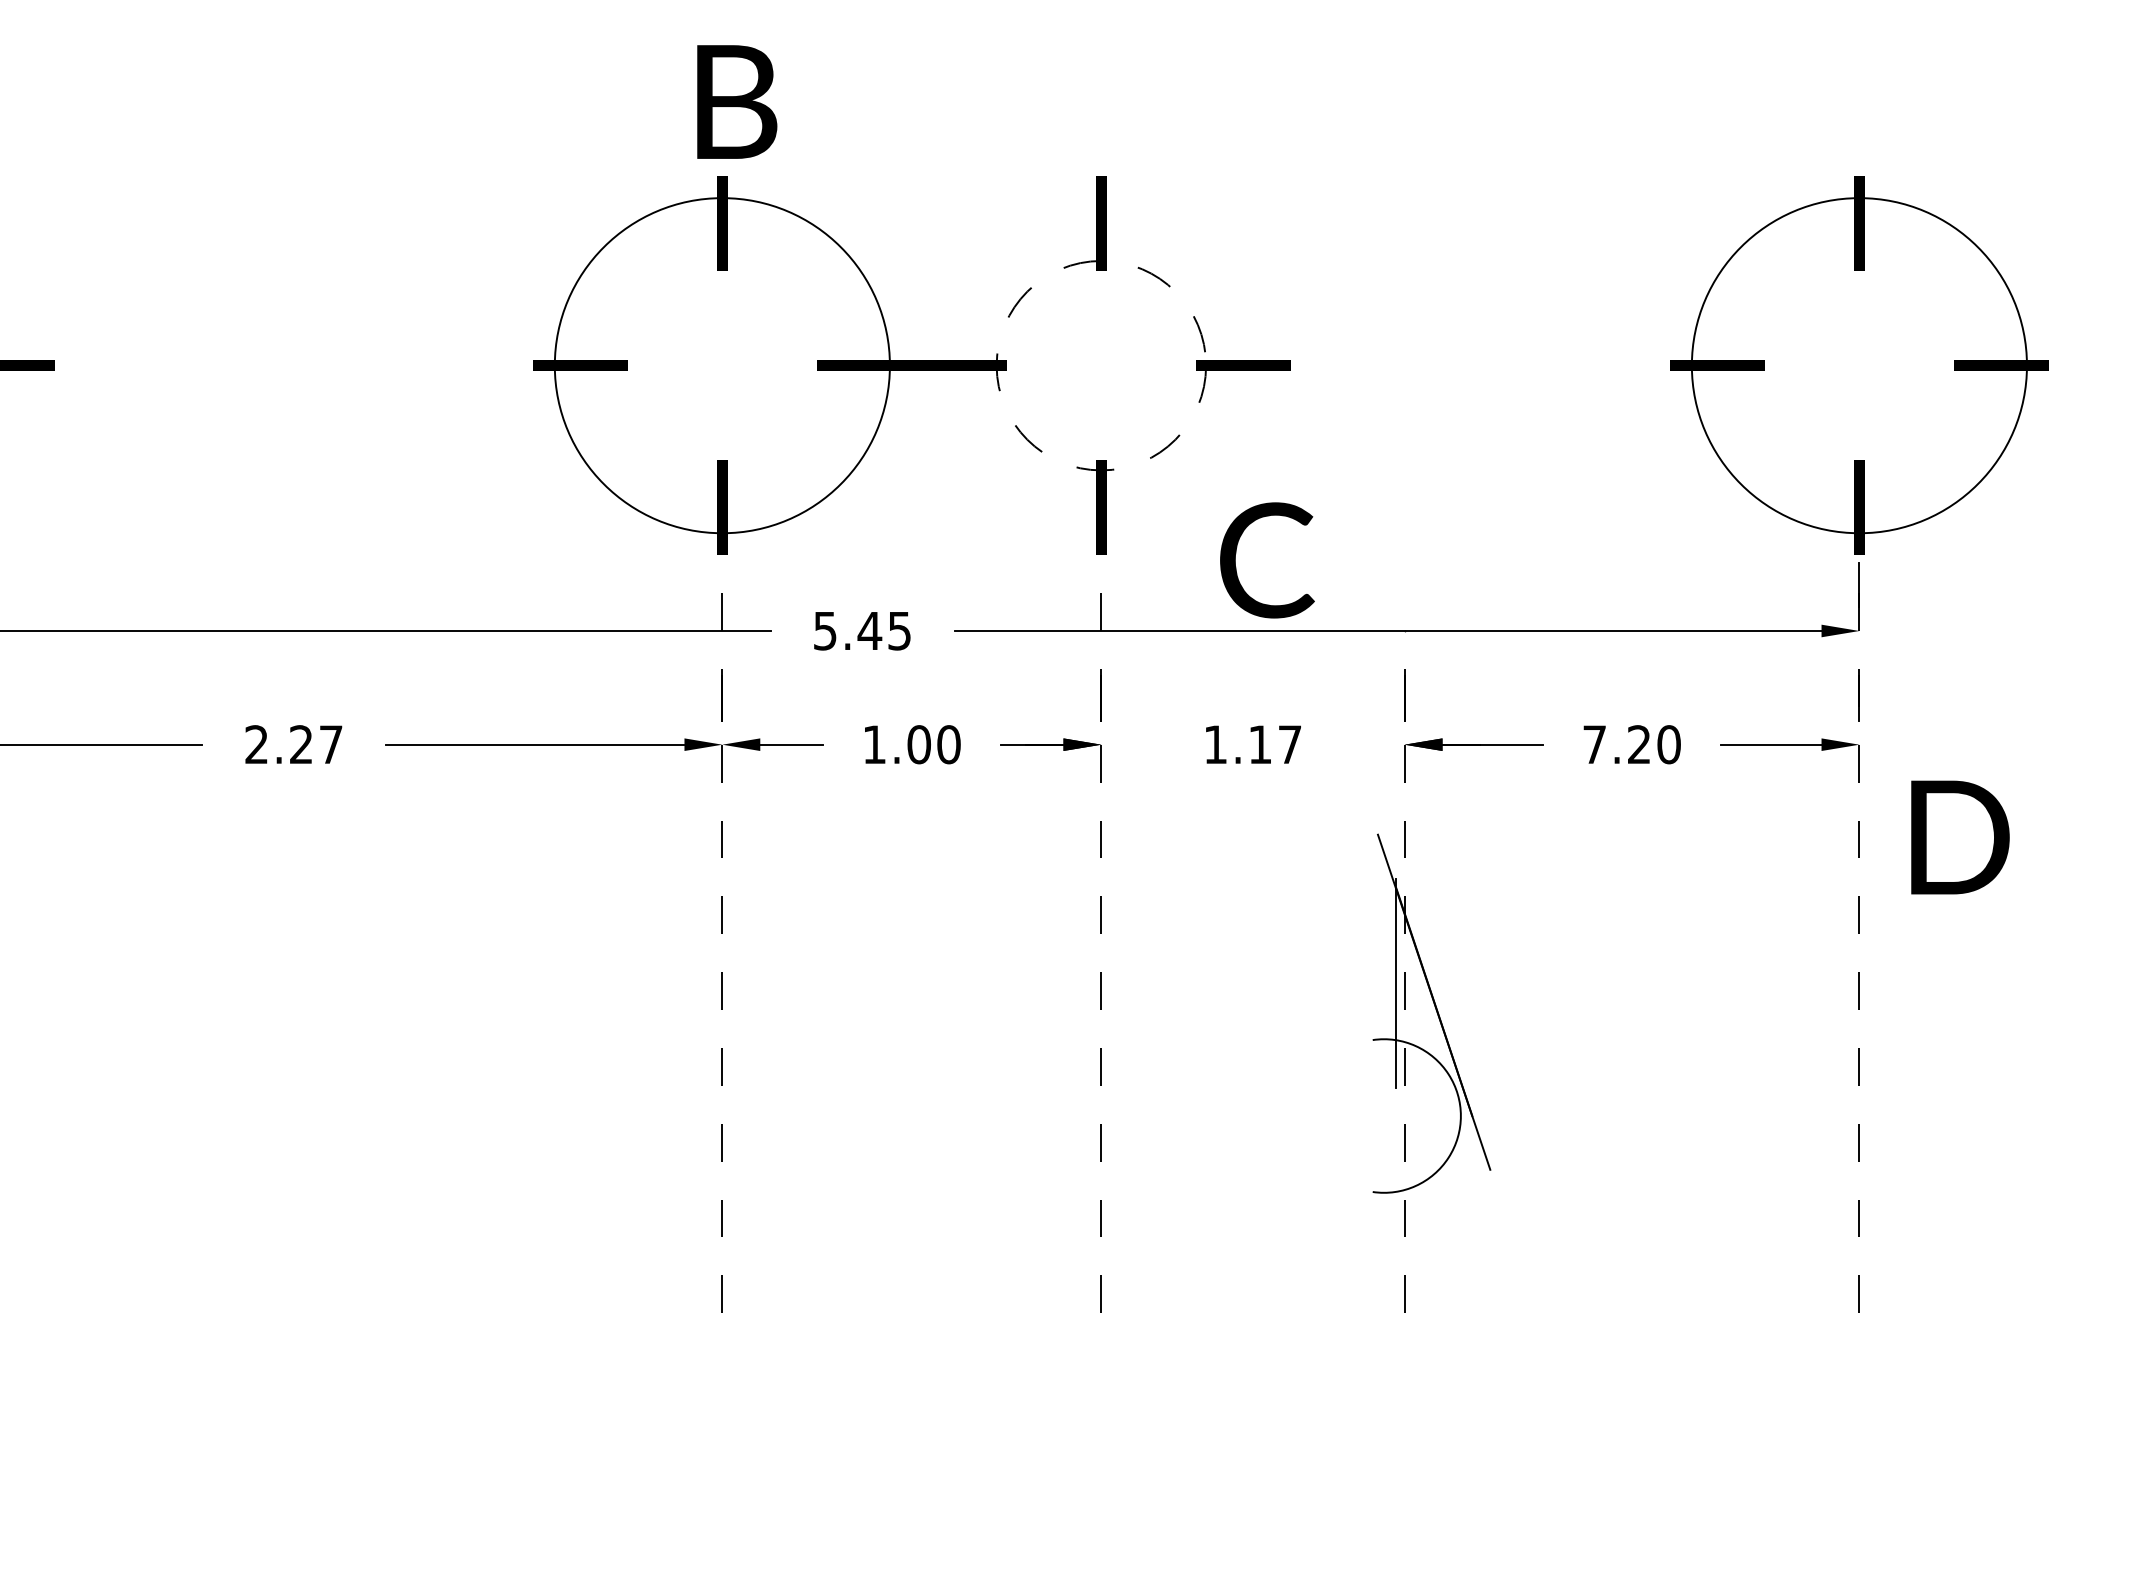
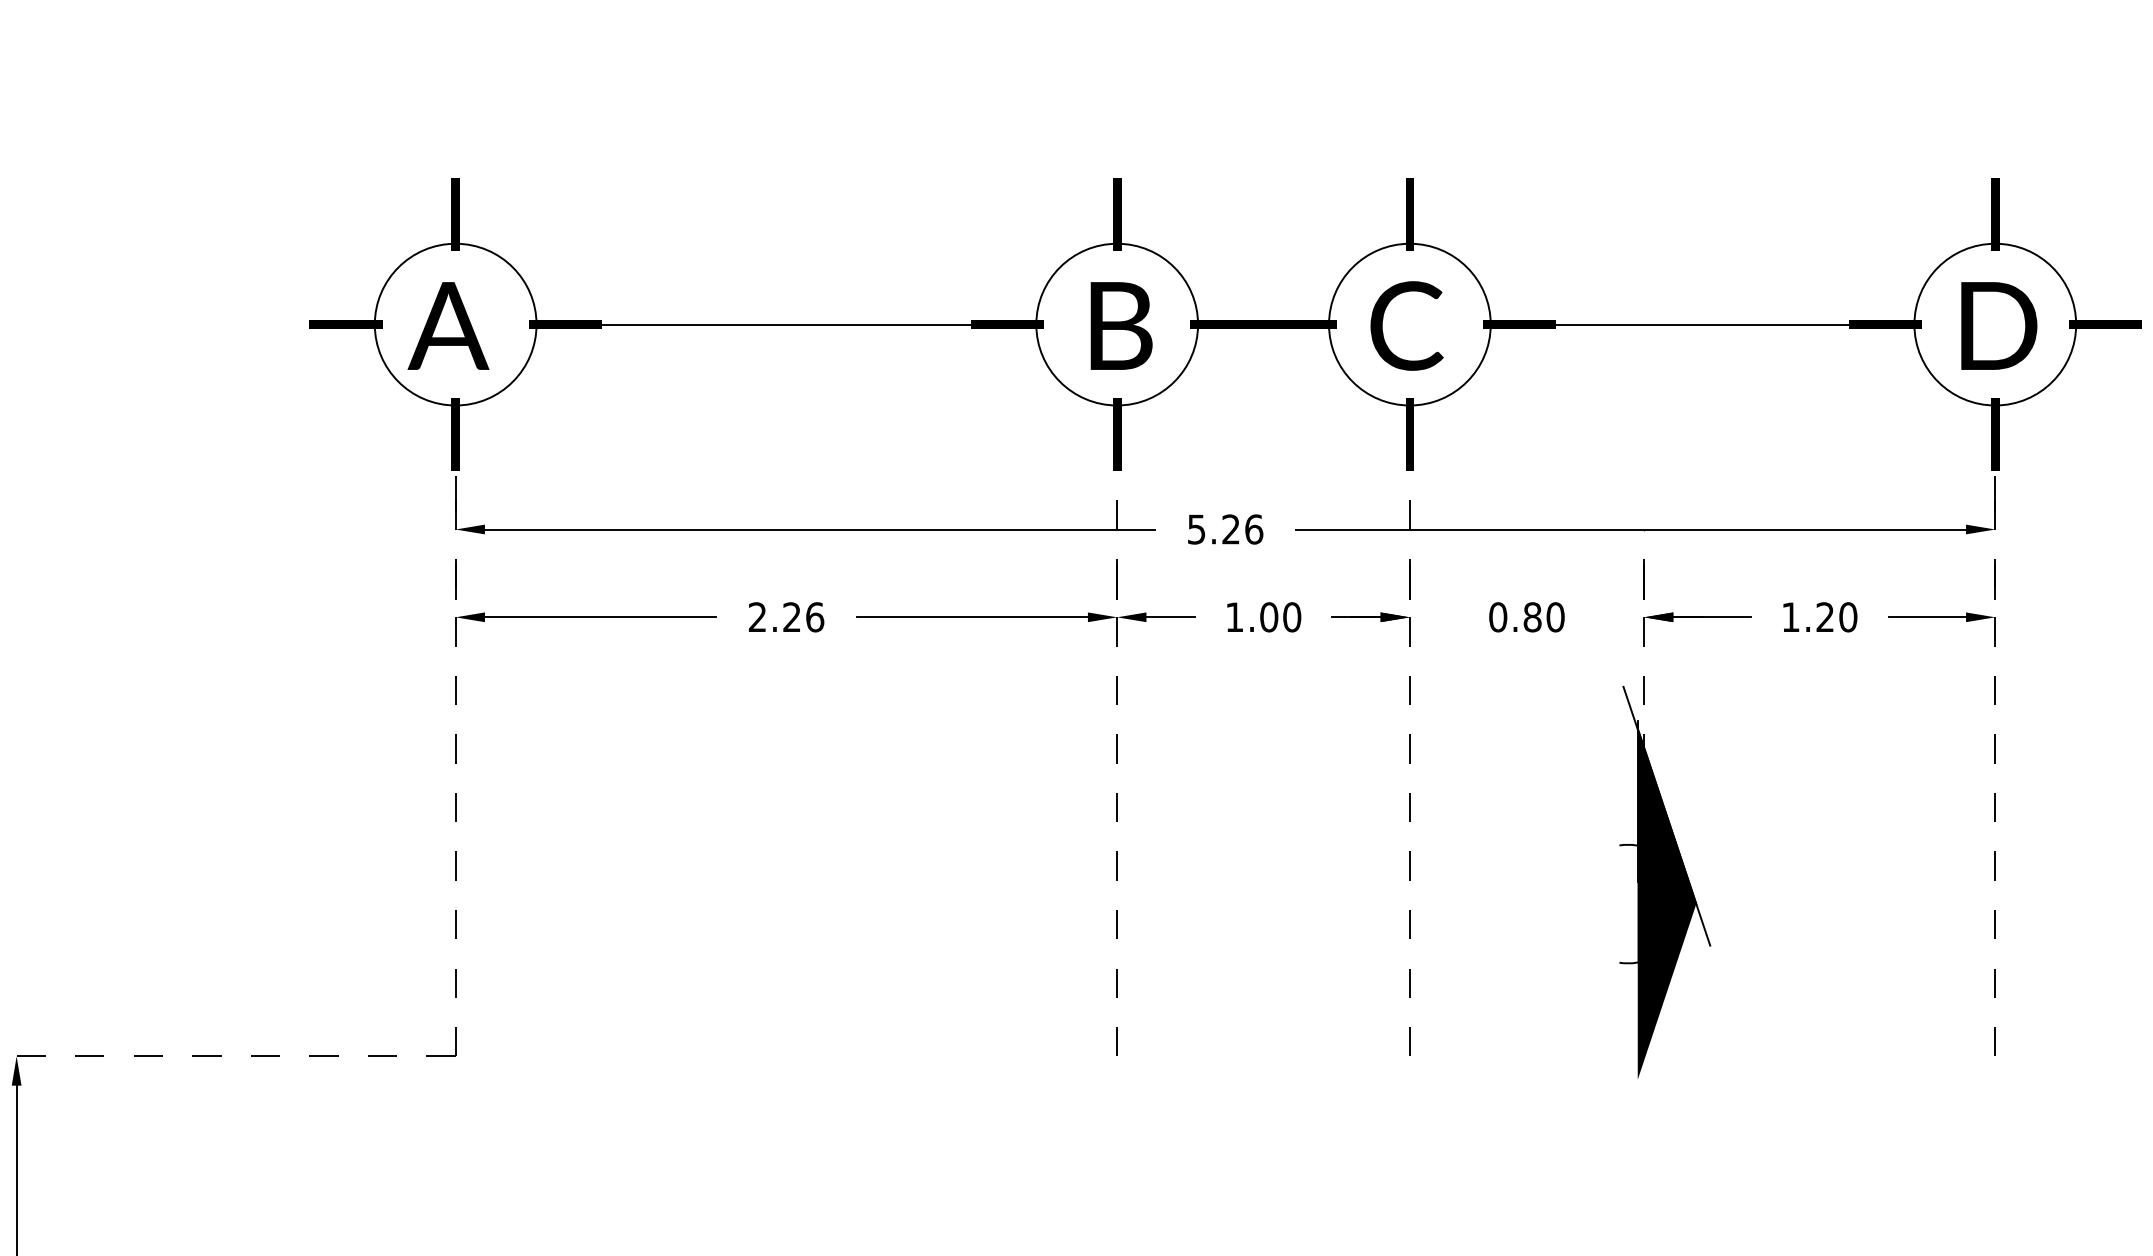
text: (737, 101) -> (1121, 325), moved
line: (294, 365) -> (786, 324), added
circle: (722, 365) -> (1117, 324), size x0.62
circle: (1100, 365) -> (1409, 324), dashed -> solid
line: (1480, 365) -> (1702, 324), added
circle: (1859, 365) -> (1995, 324), size x0.62
text: (1266, 559) -> (1406, 325), moved
text: (884, 630) -> (1242, 529), 5.45 -> 5.26
text: (1594, 743) -> (1790, 616), 7.20 -> 1.20
text: (331, 744) -> (815, 617), 2.27 -> 2.26
text: (1252, 744) -> (1526, 617), 1.17 -> 0.80
text: (1960, 836) -> (1999, 325), moved
fill: (1433, 1115) -> (1666, 903), added

